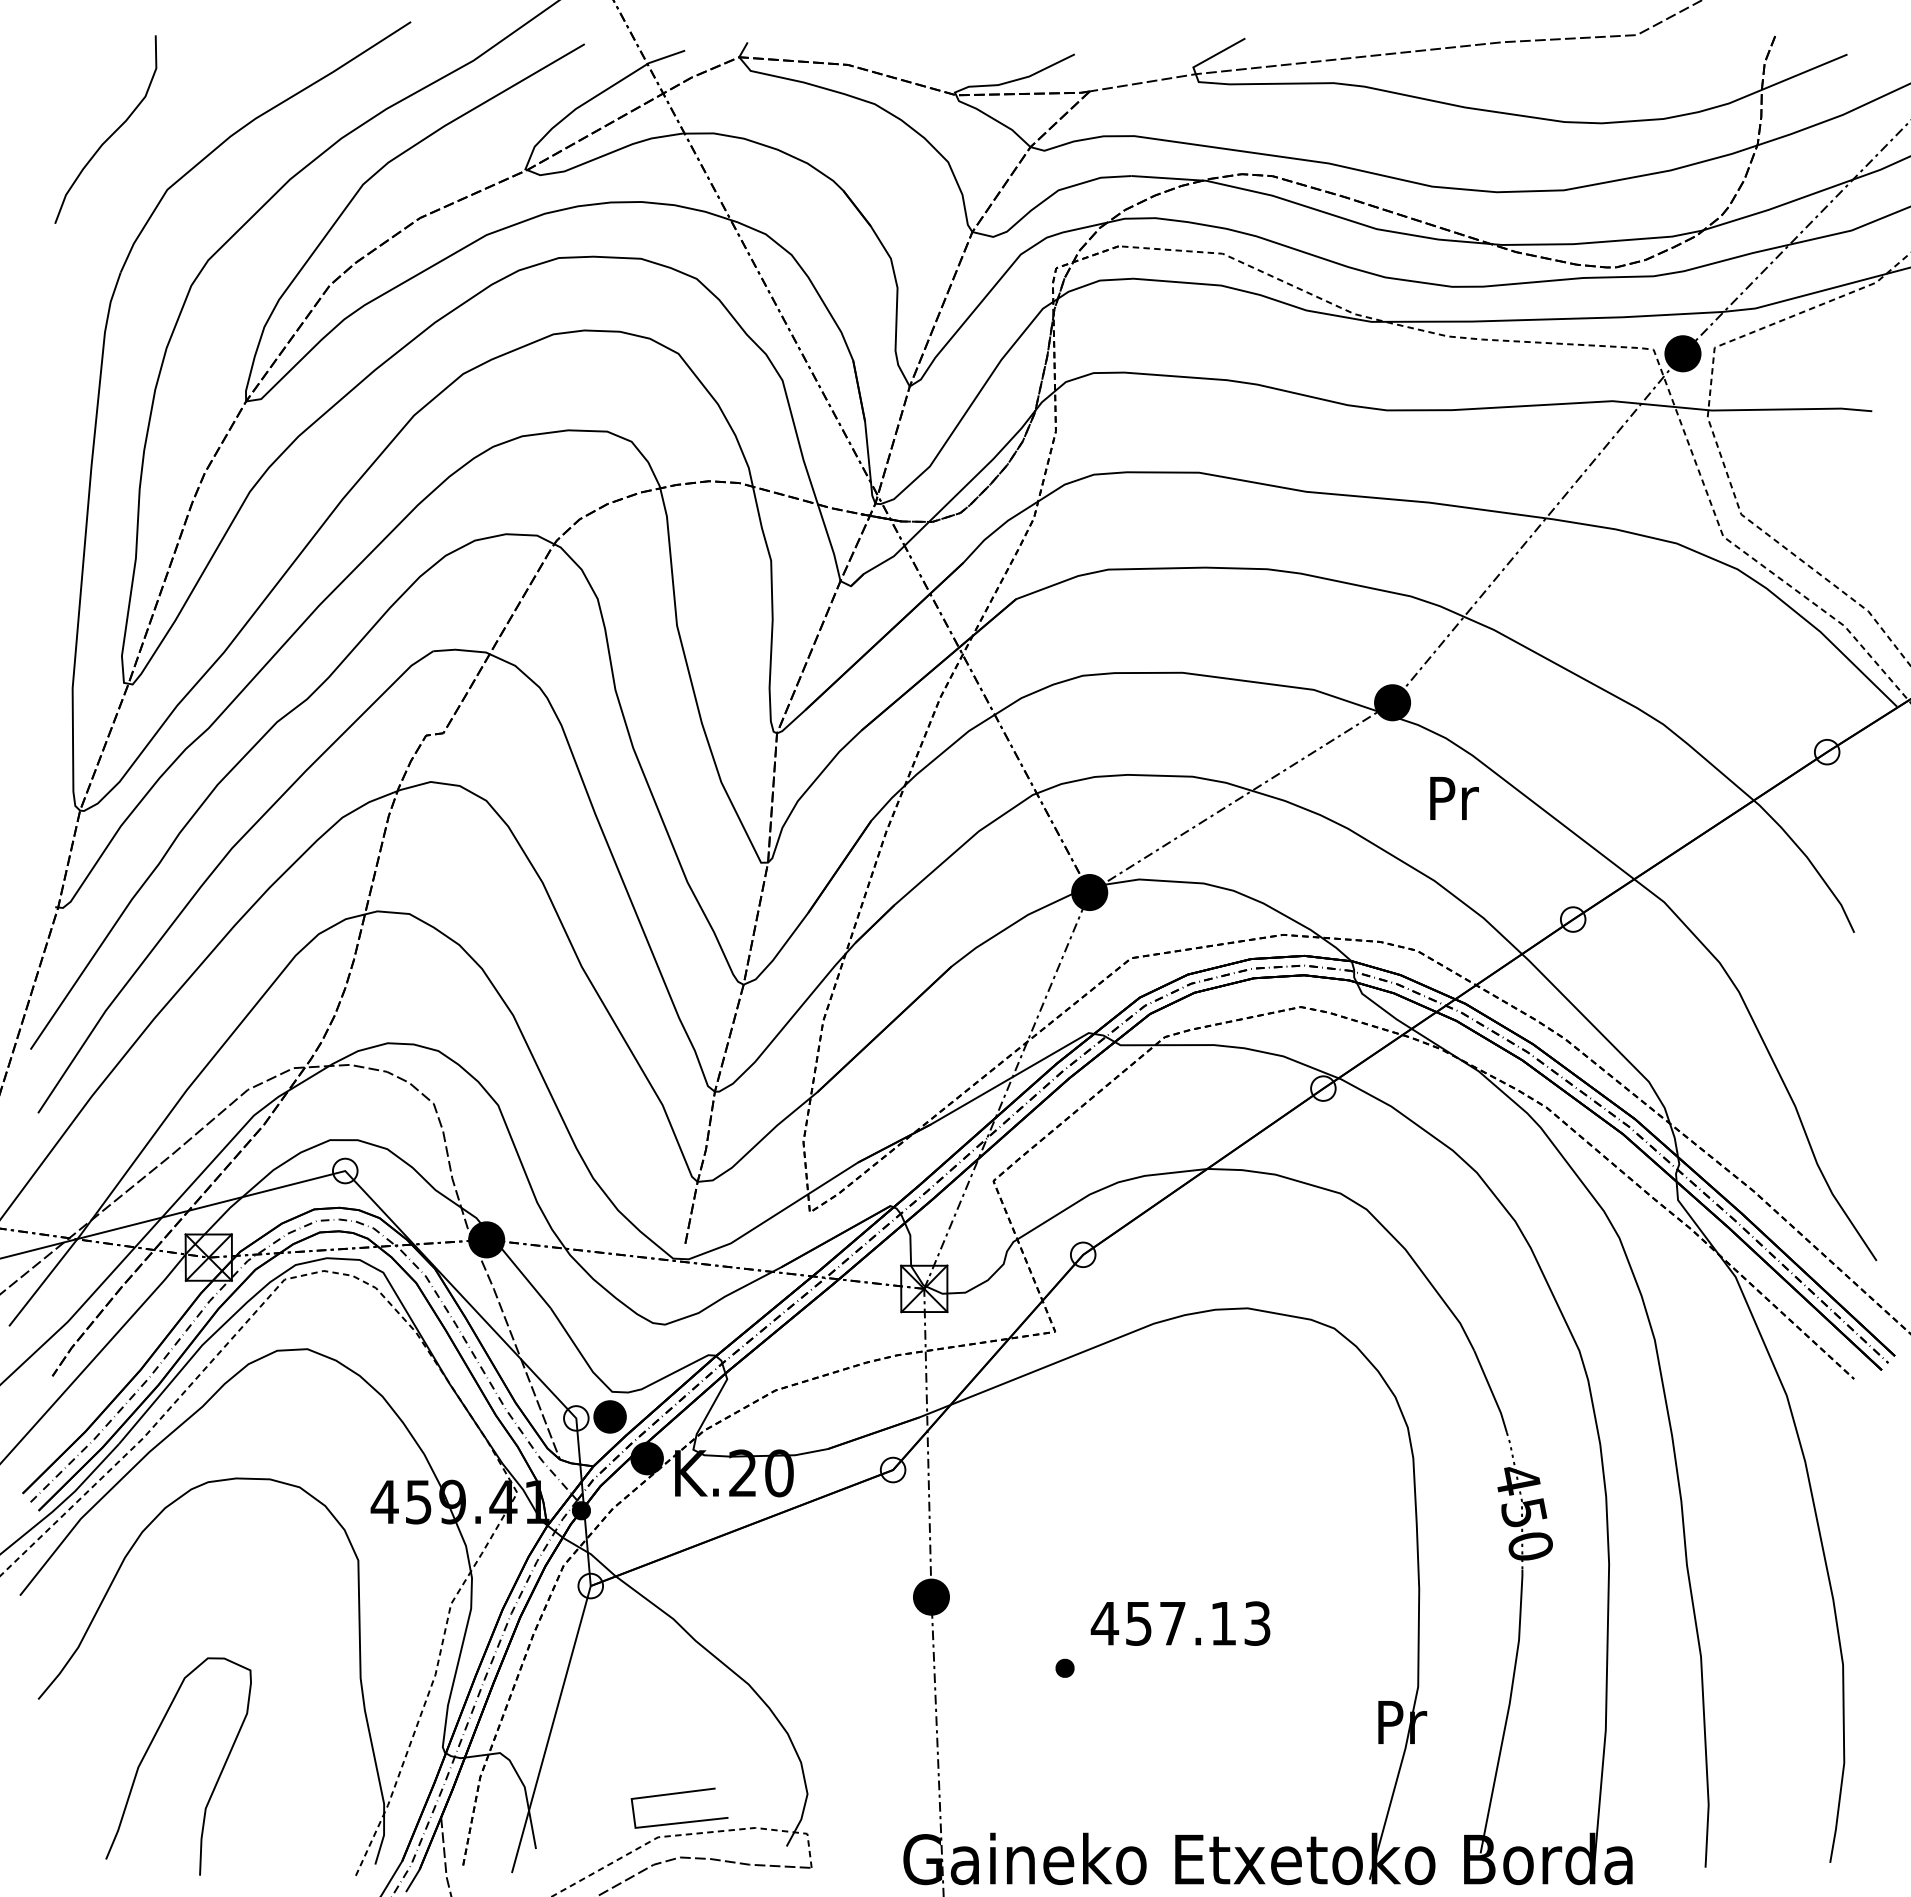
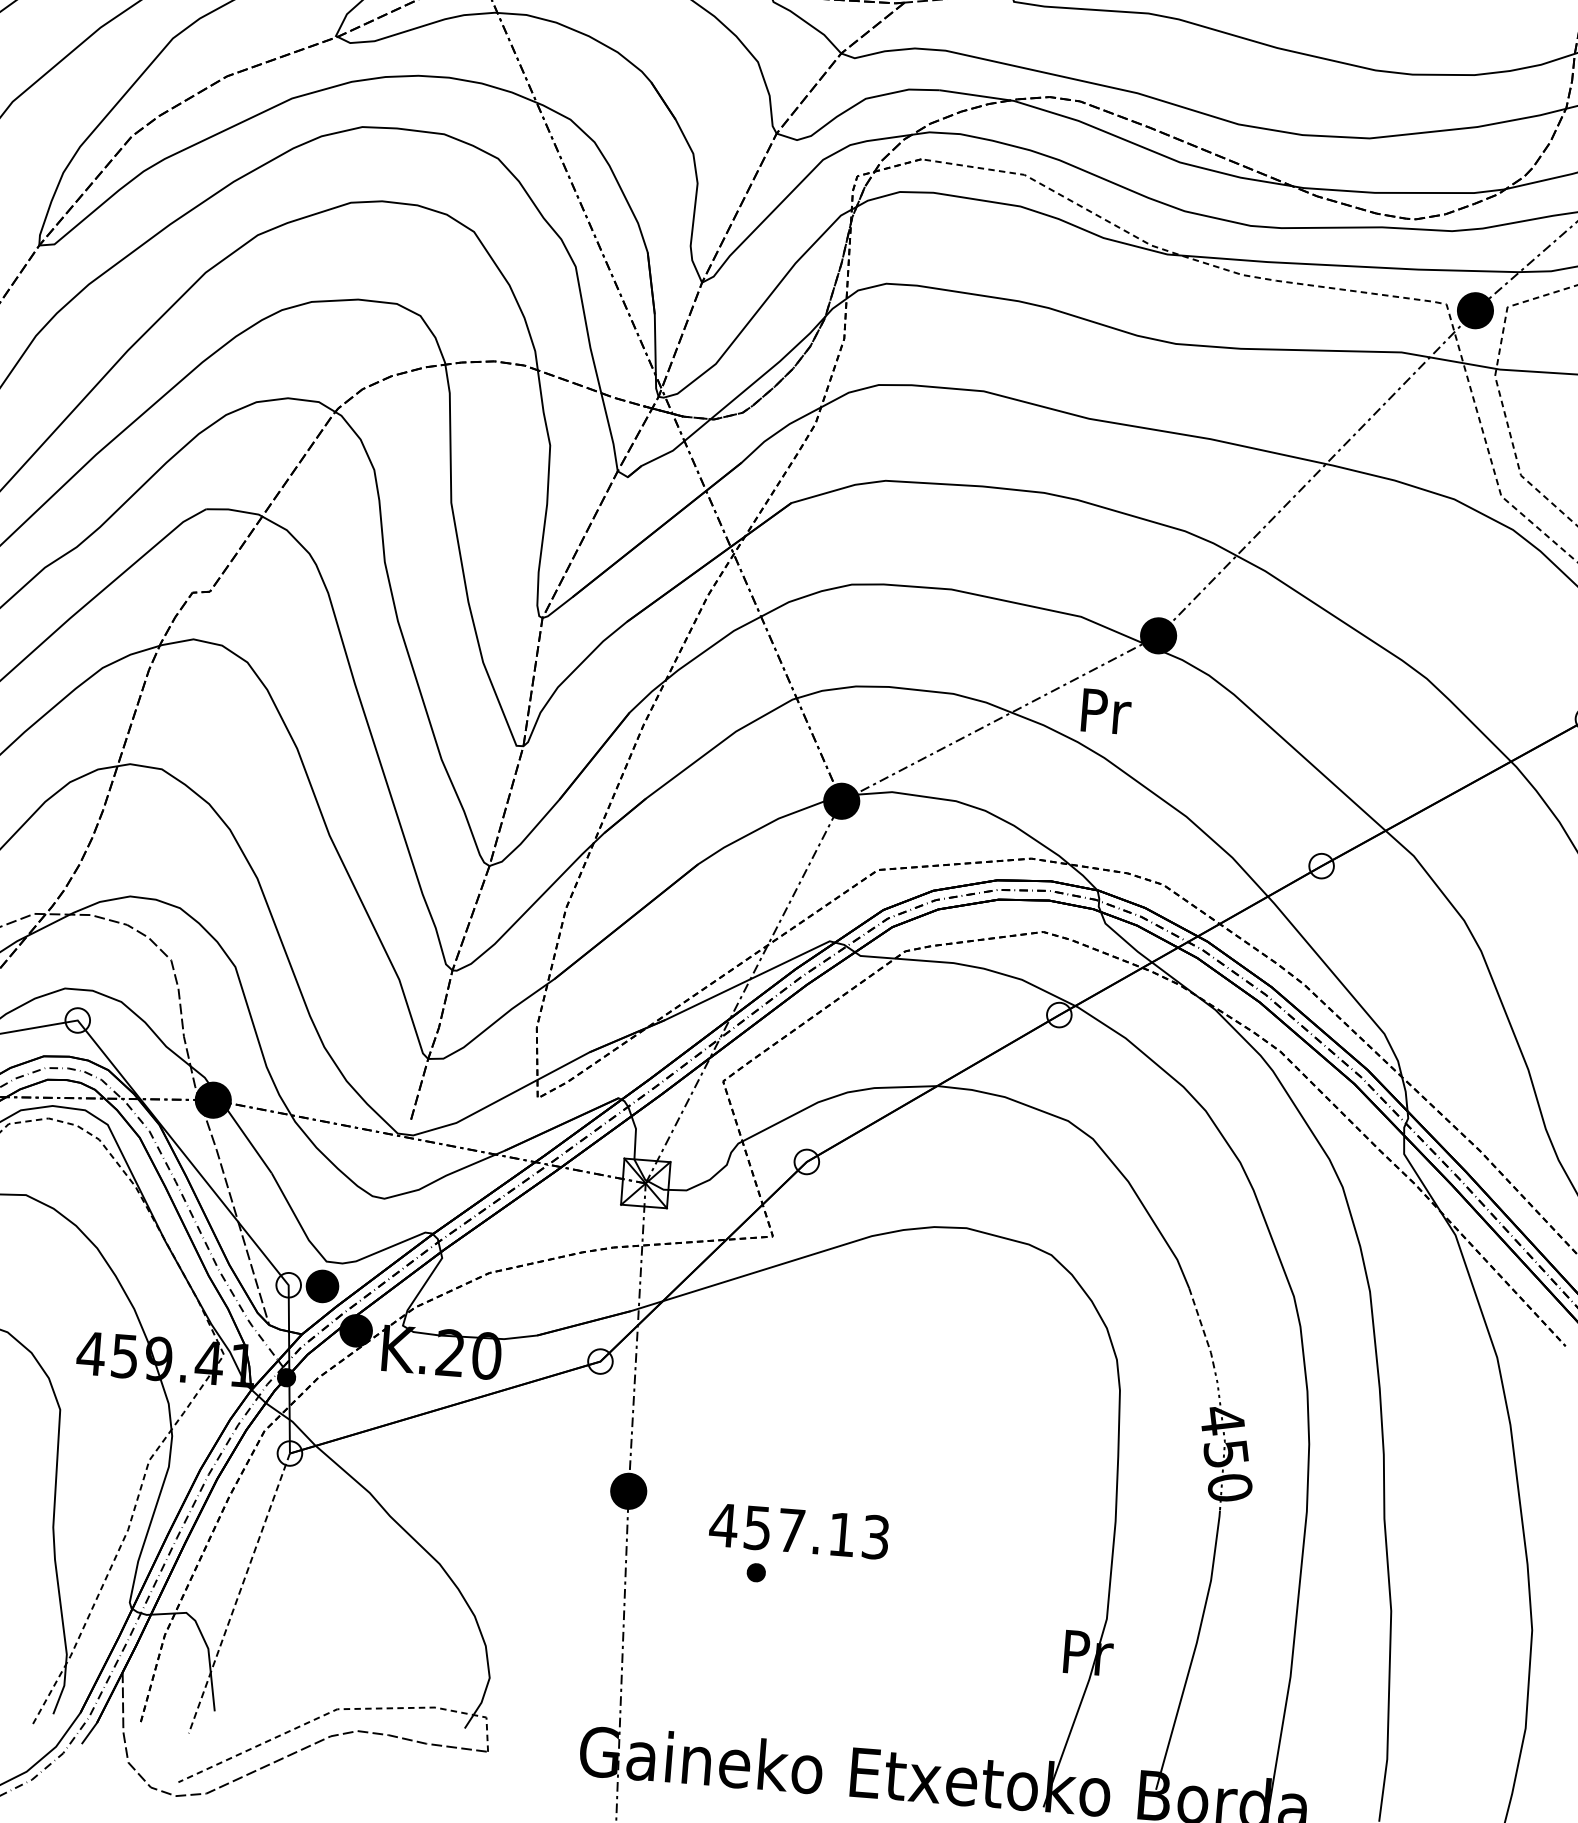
text: (1454, 798) -> (1106, 711), moved
line: (1492, 1392) -> (1204, 1331), solid -> dashed
text: (1180, 1623) -> (799, 1531), moved
line: (551, 1729) -> (239, 1593), solid -> dashed
line: (677, 1794) -> (360, 1668), removed

